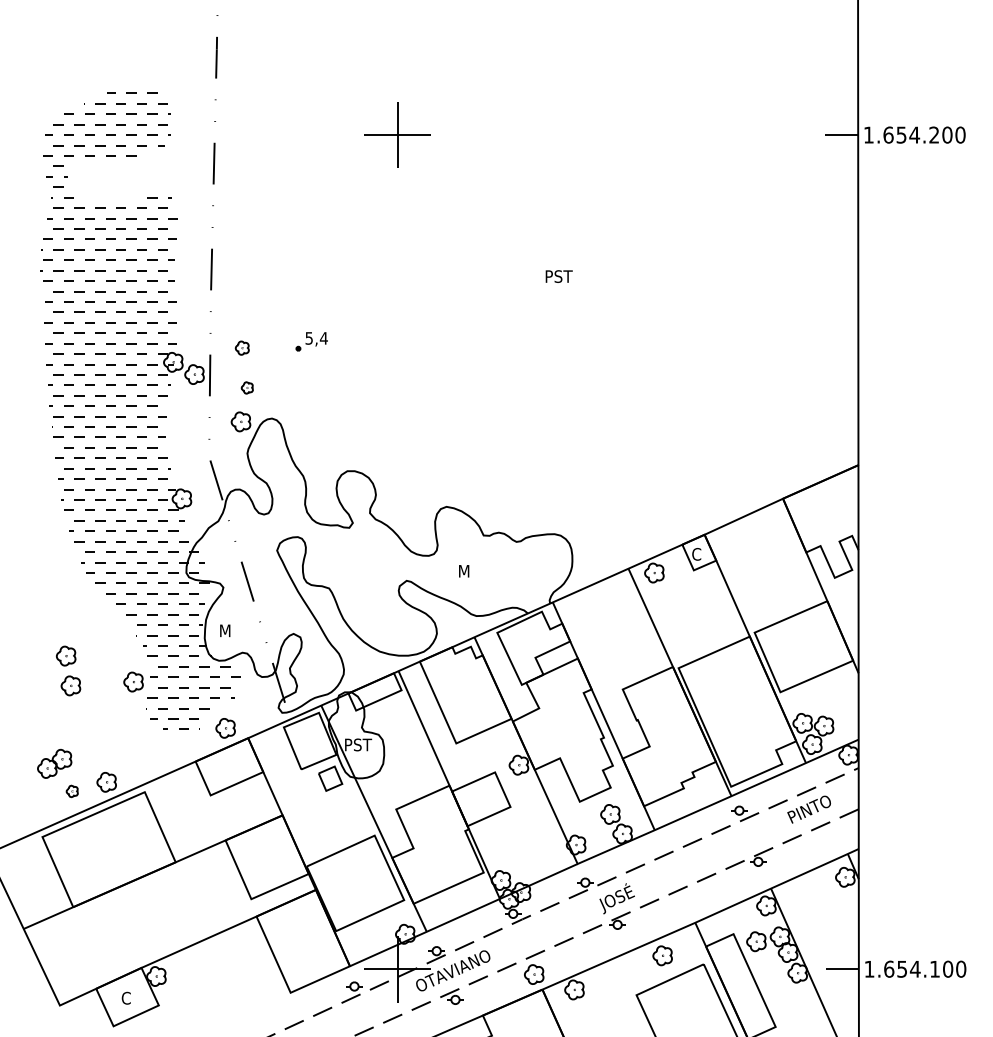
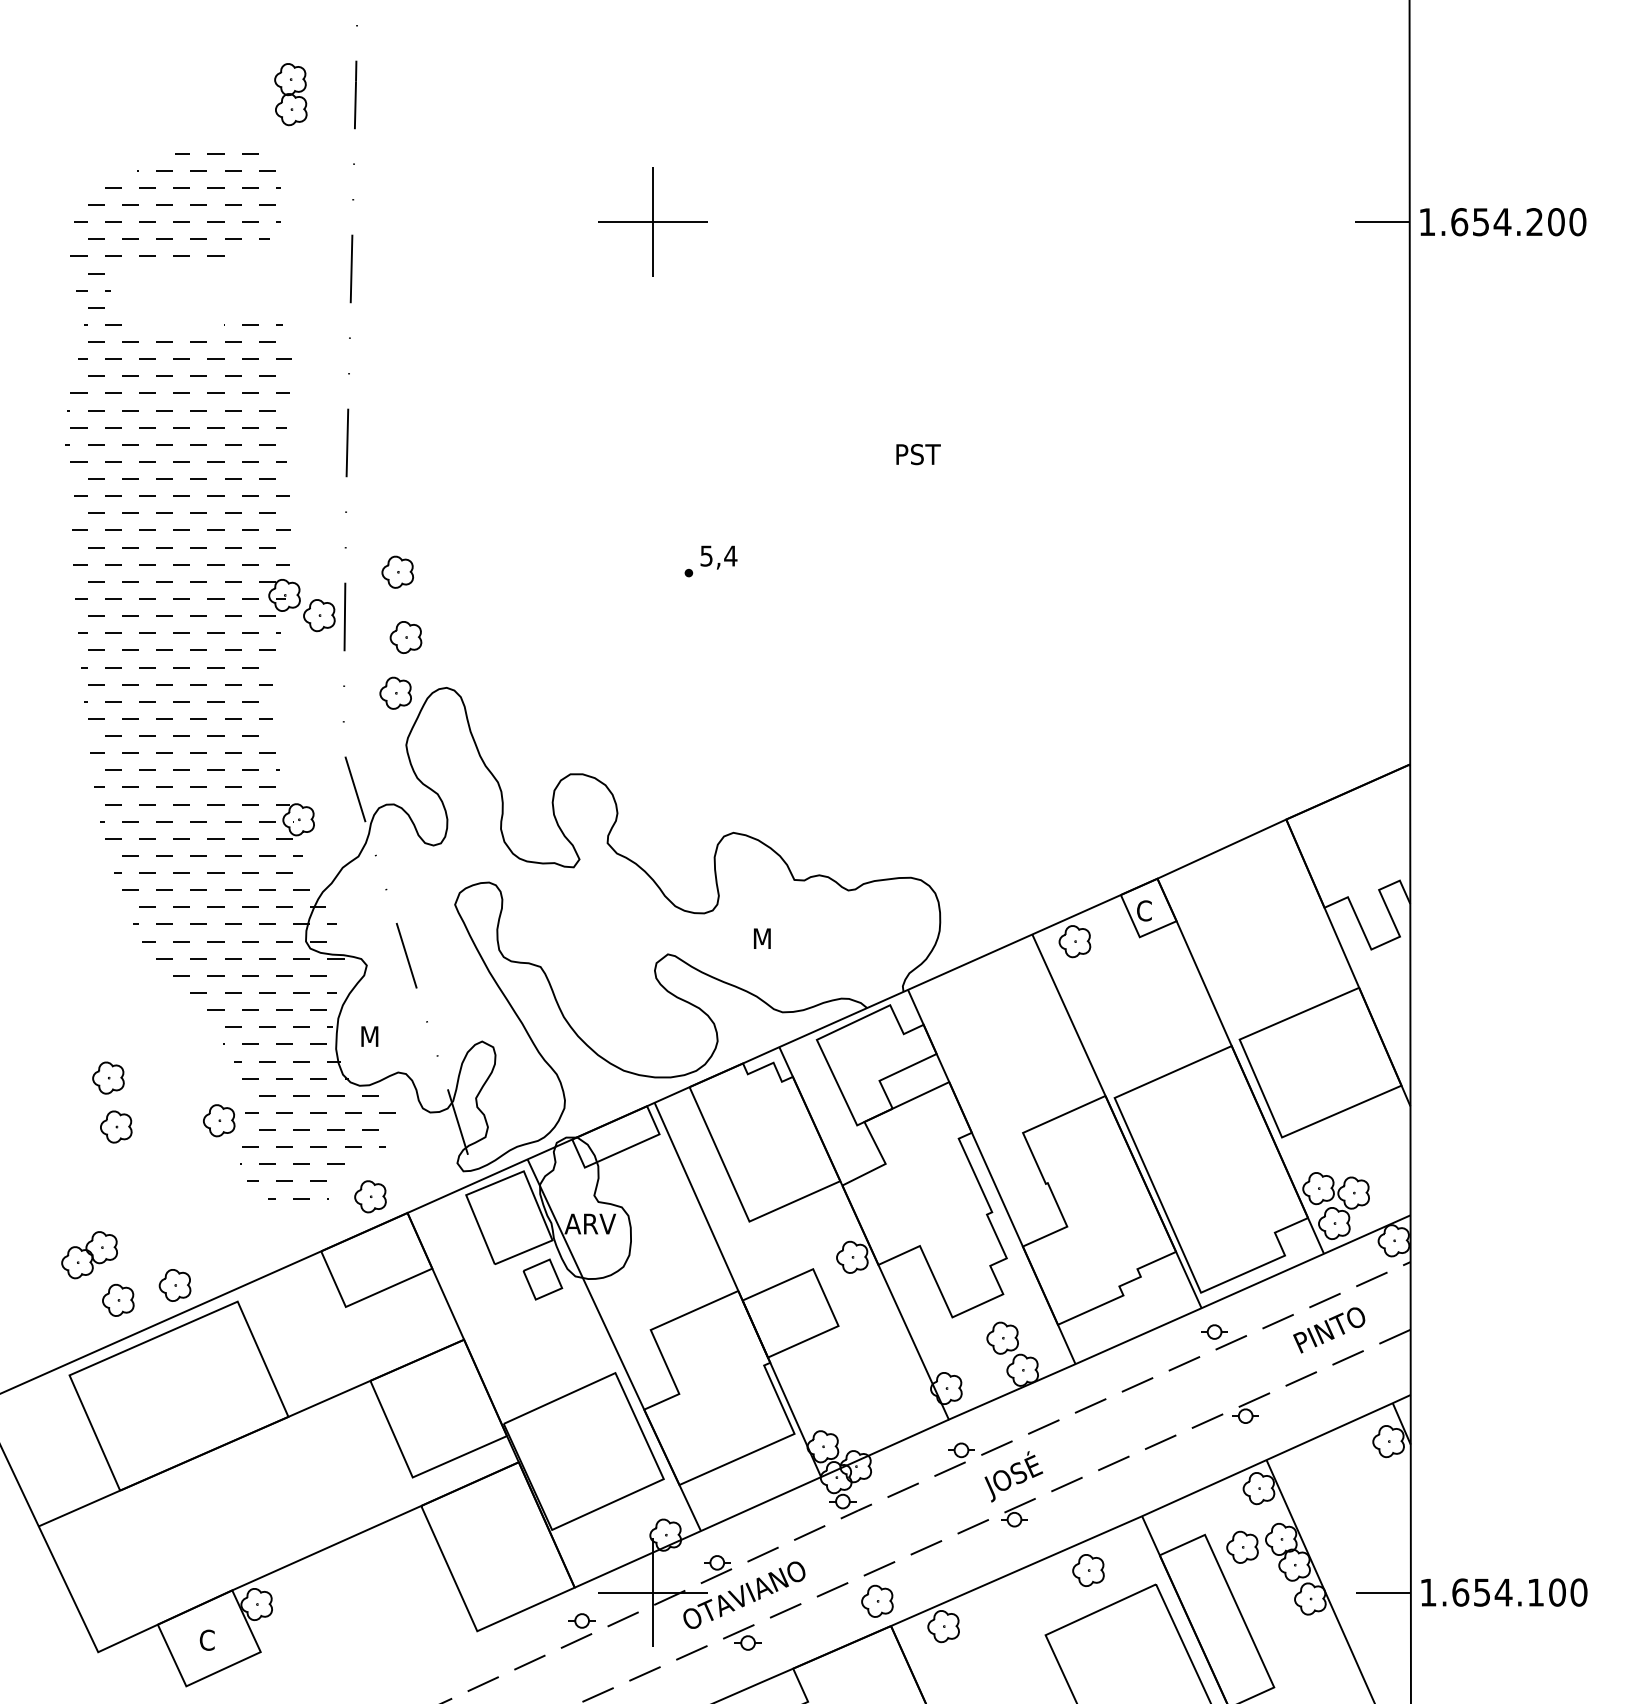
part: (176, 57) -> (289, 94), added
part: (311, 341) -> (710, 561), moved
part: (242, 347) -> (398, 571), size x1.43
part: (247, 387) -> (406, 636), size x1.67
text: (359, 744) -> (590, 1223), PST -> ARV
part: (72, 791) -> (118, 1300), size x1.67

